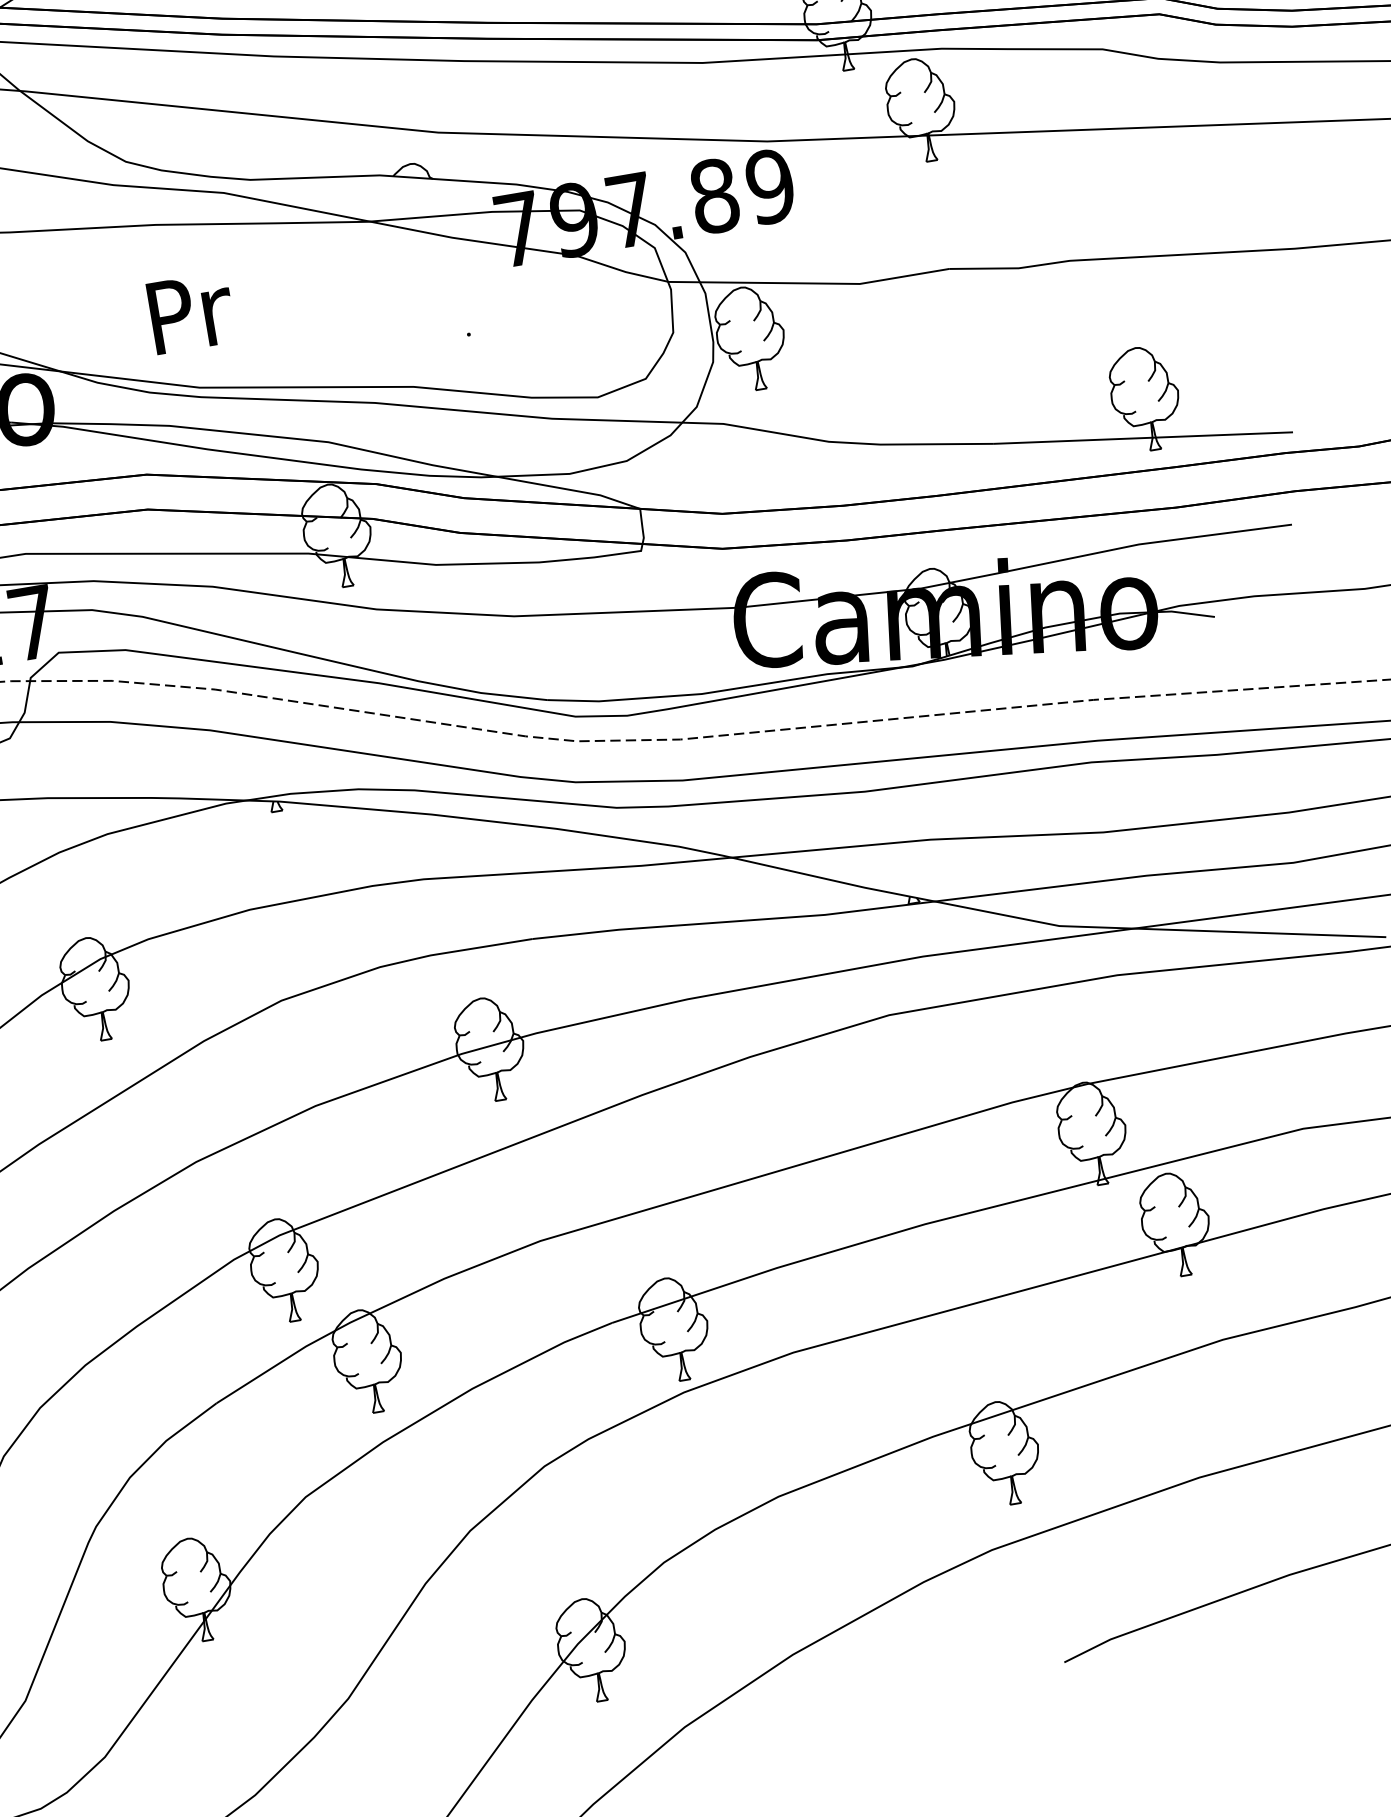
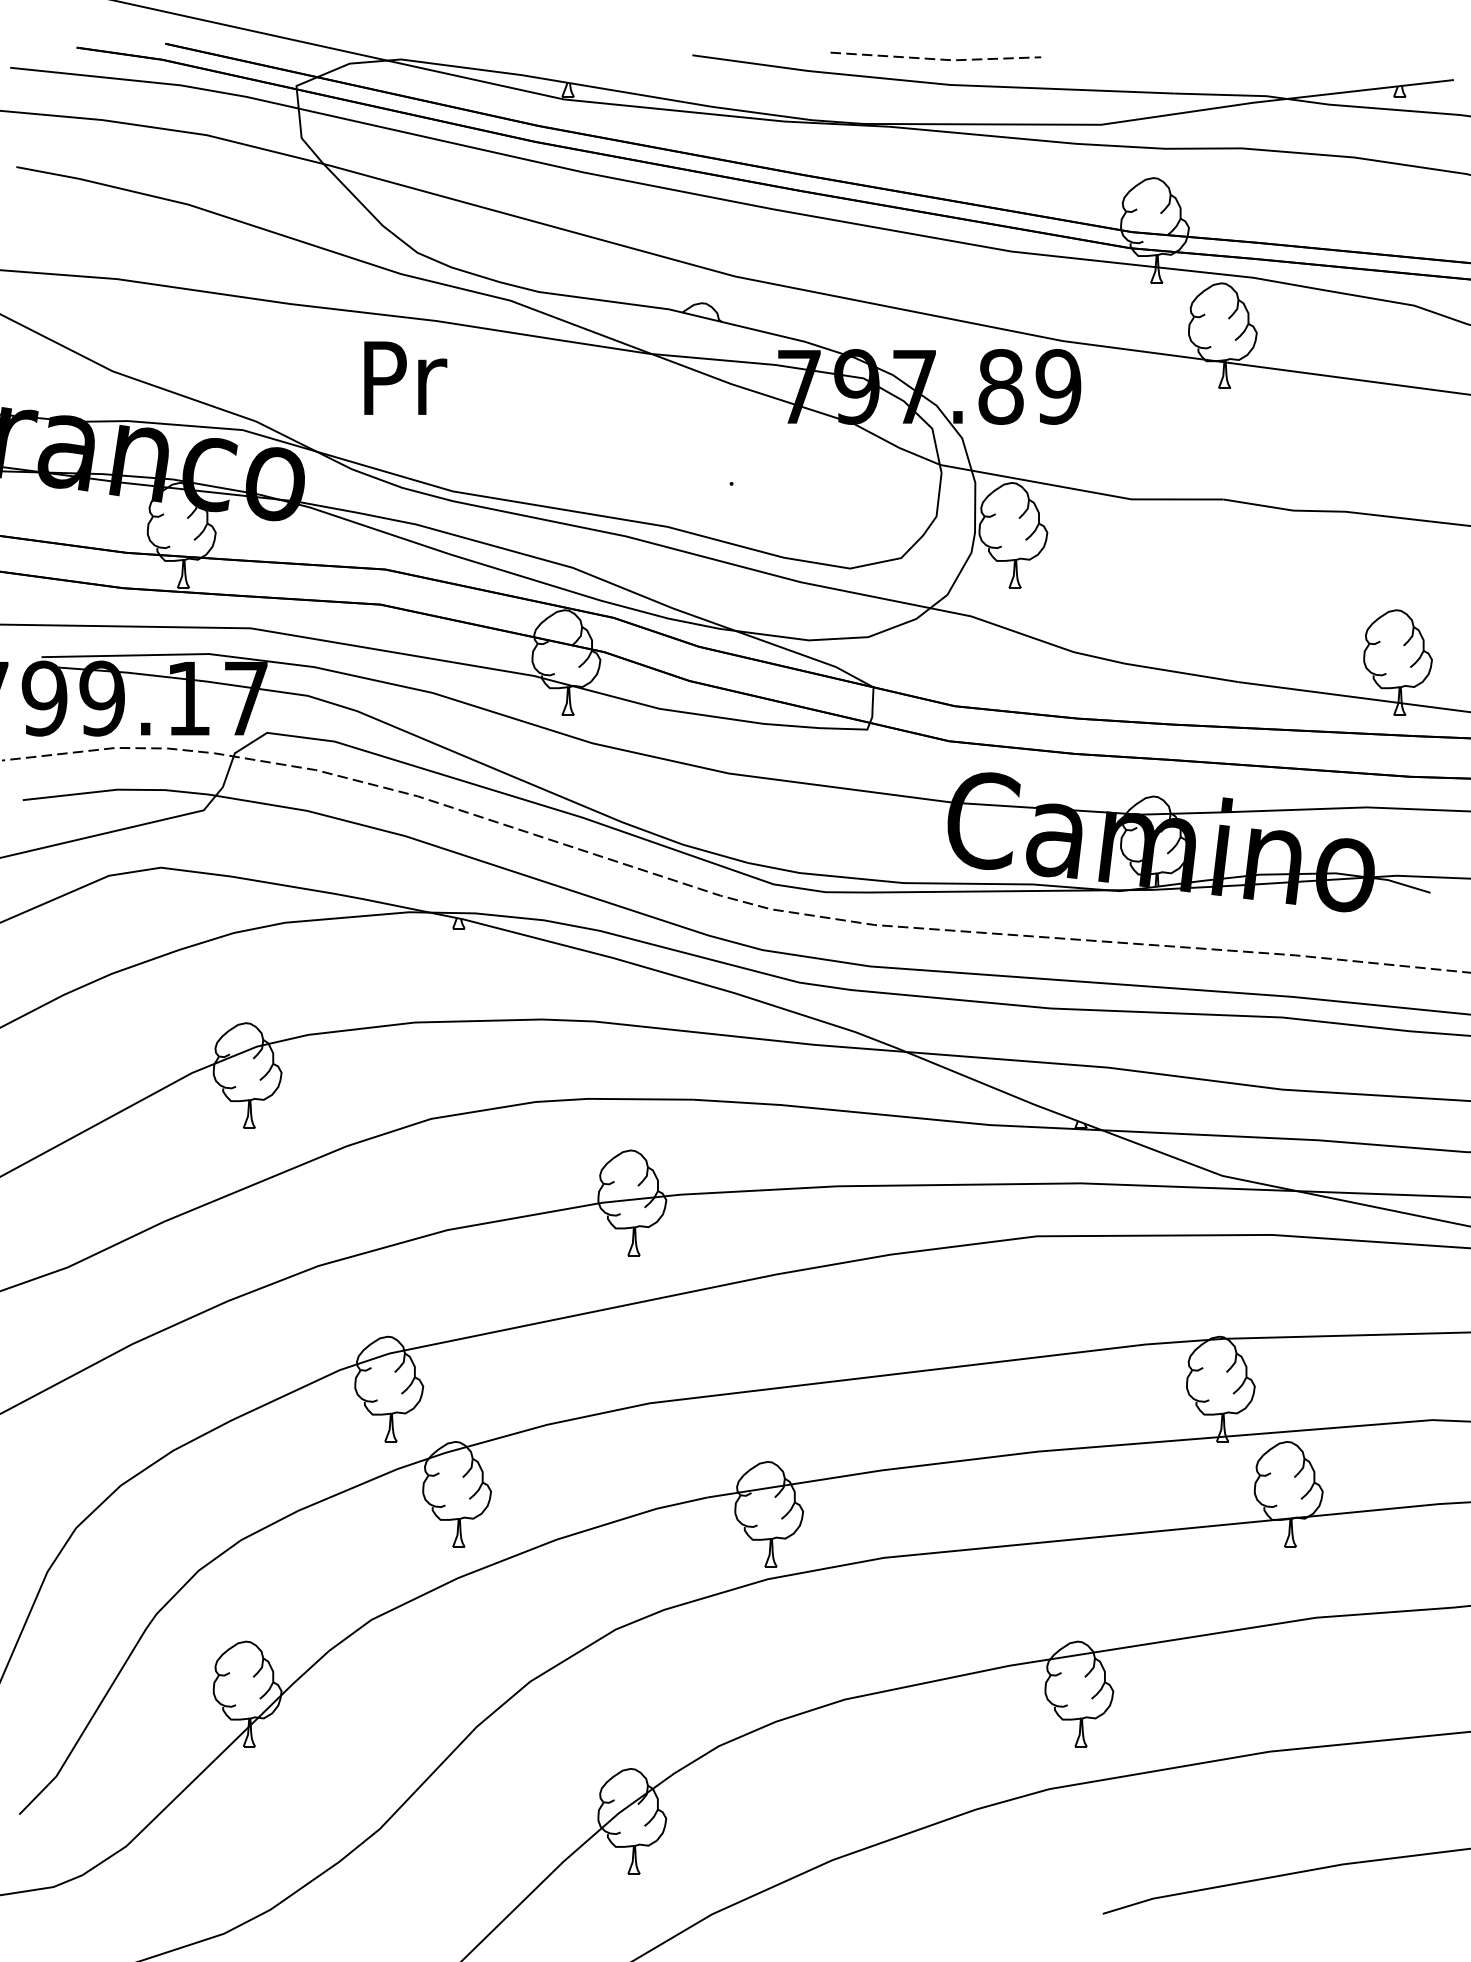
text: (191, 312) -> (405, 377), moved

